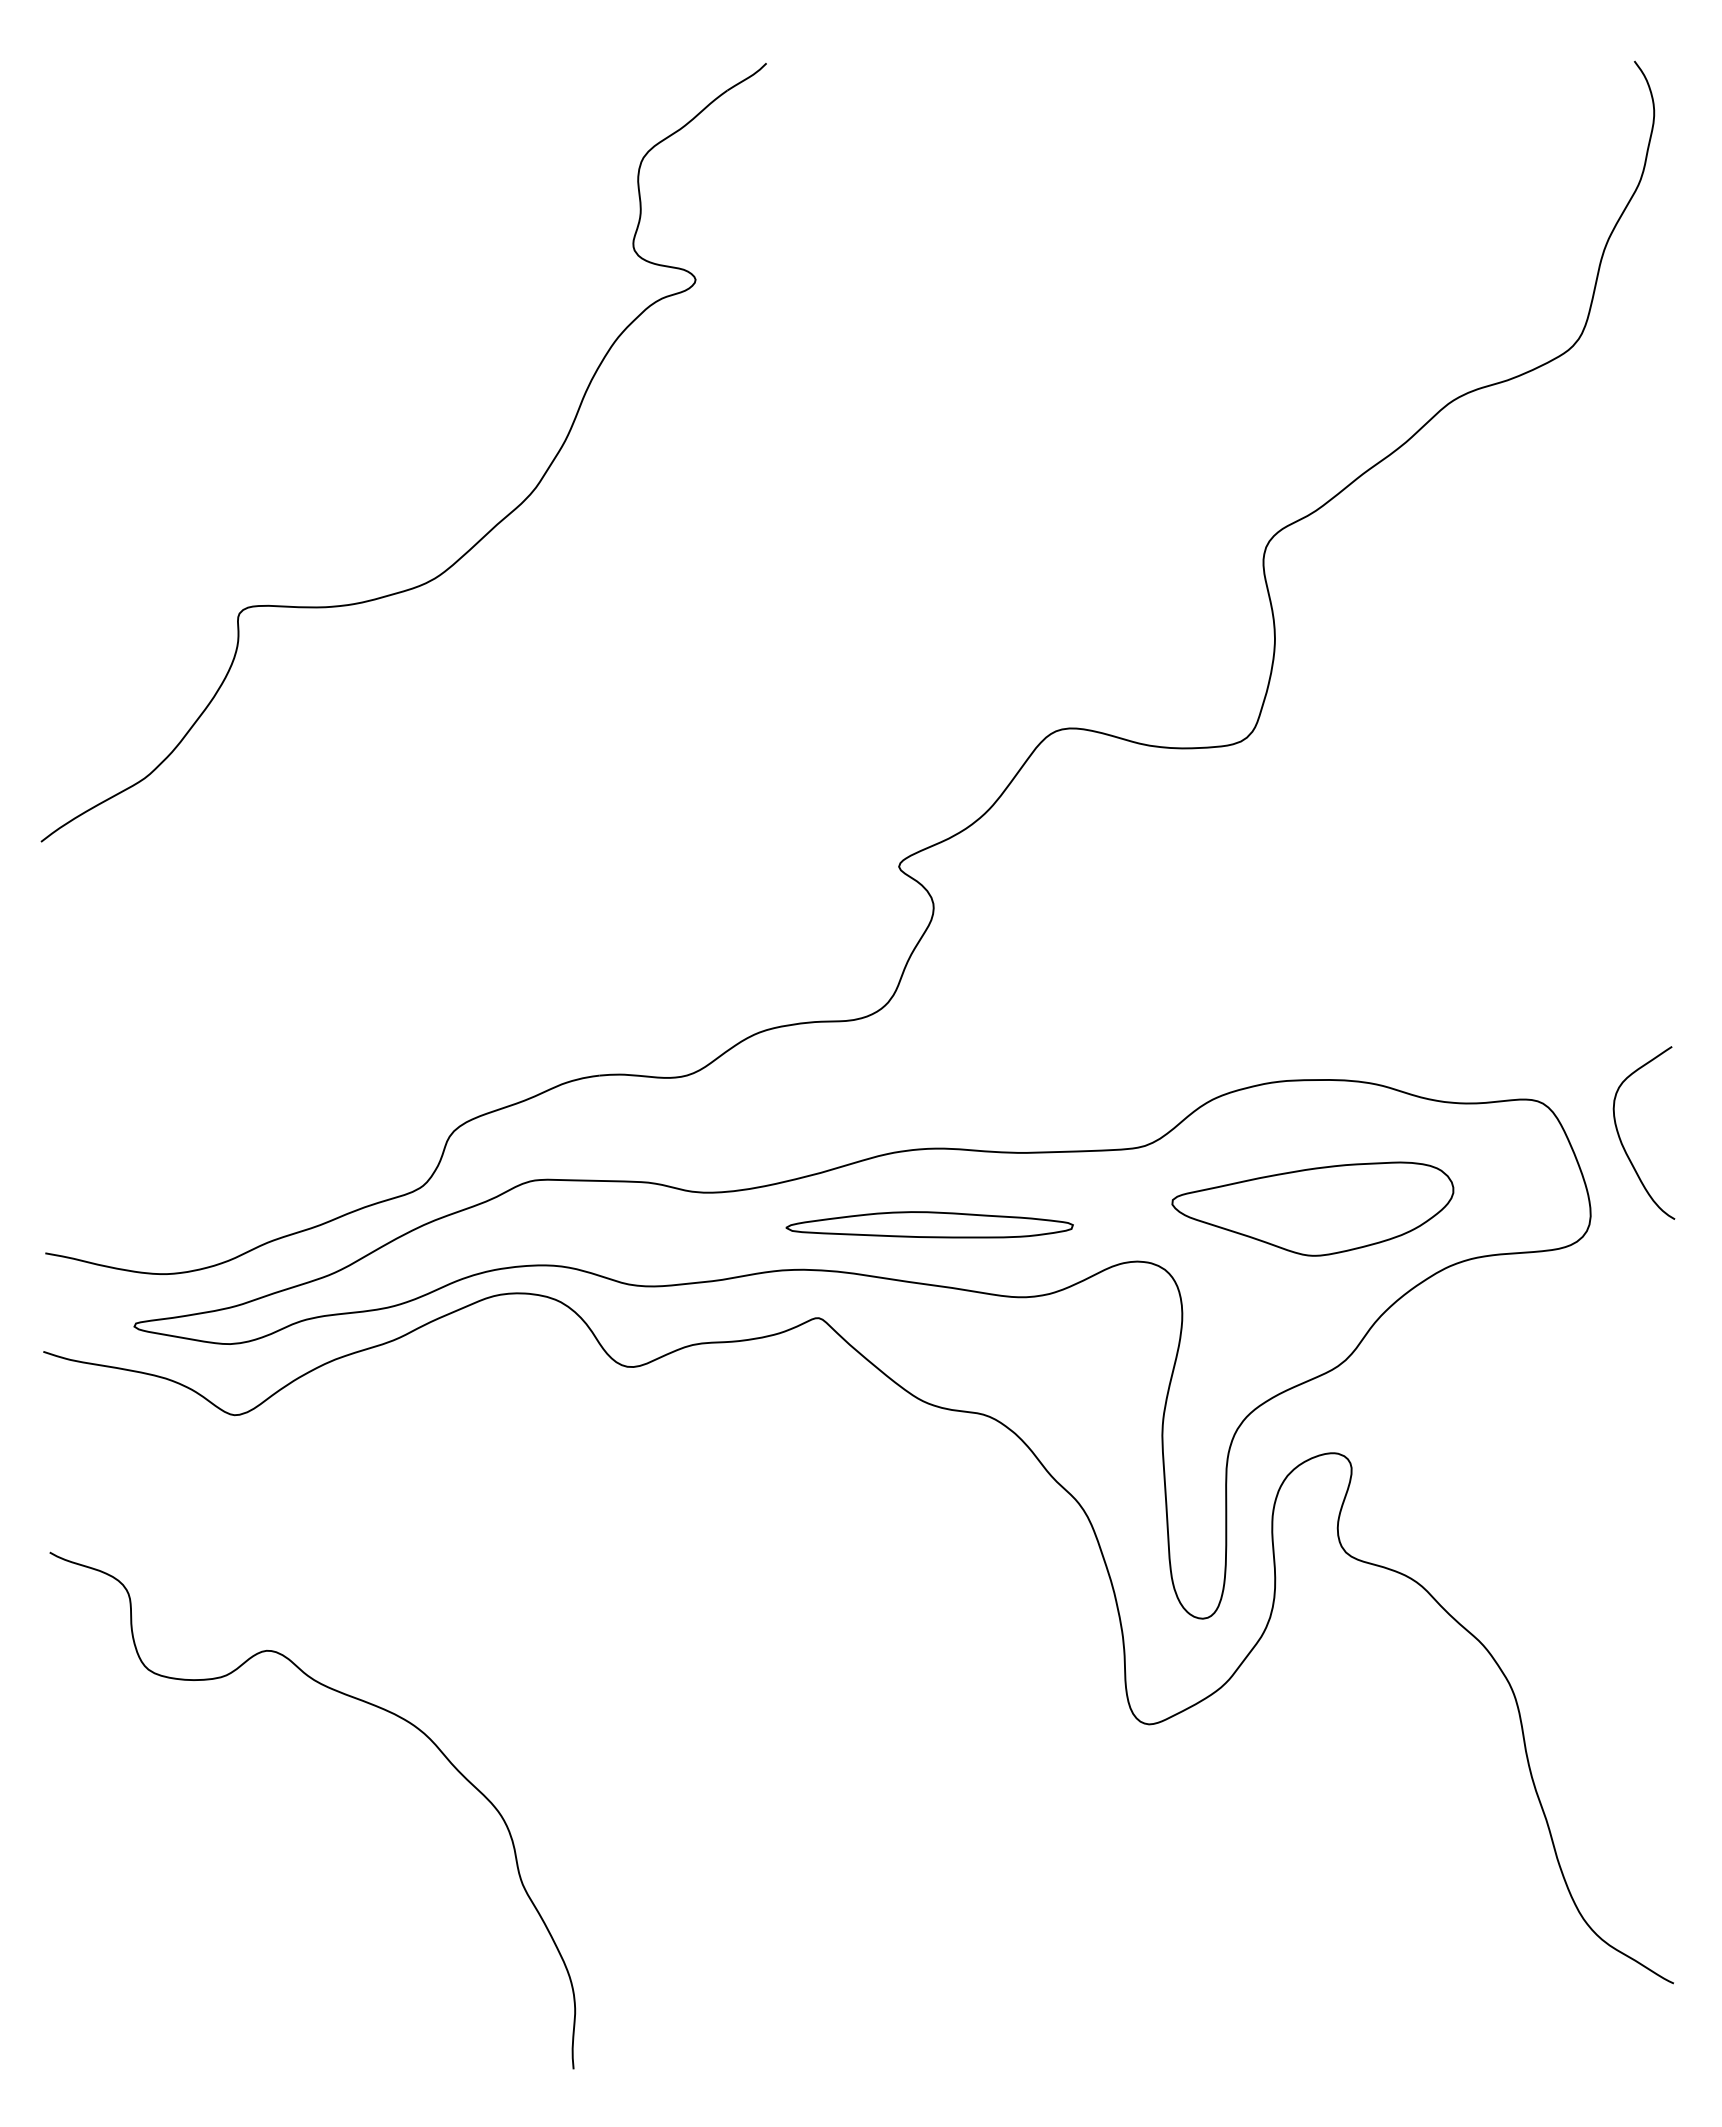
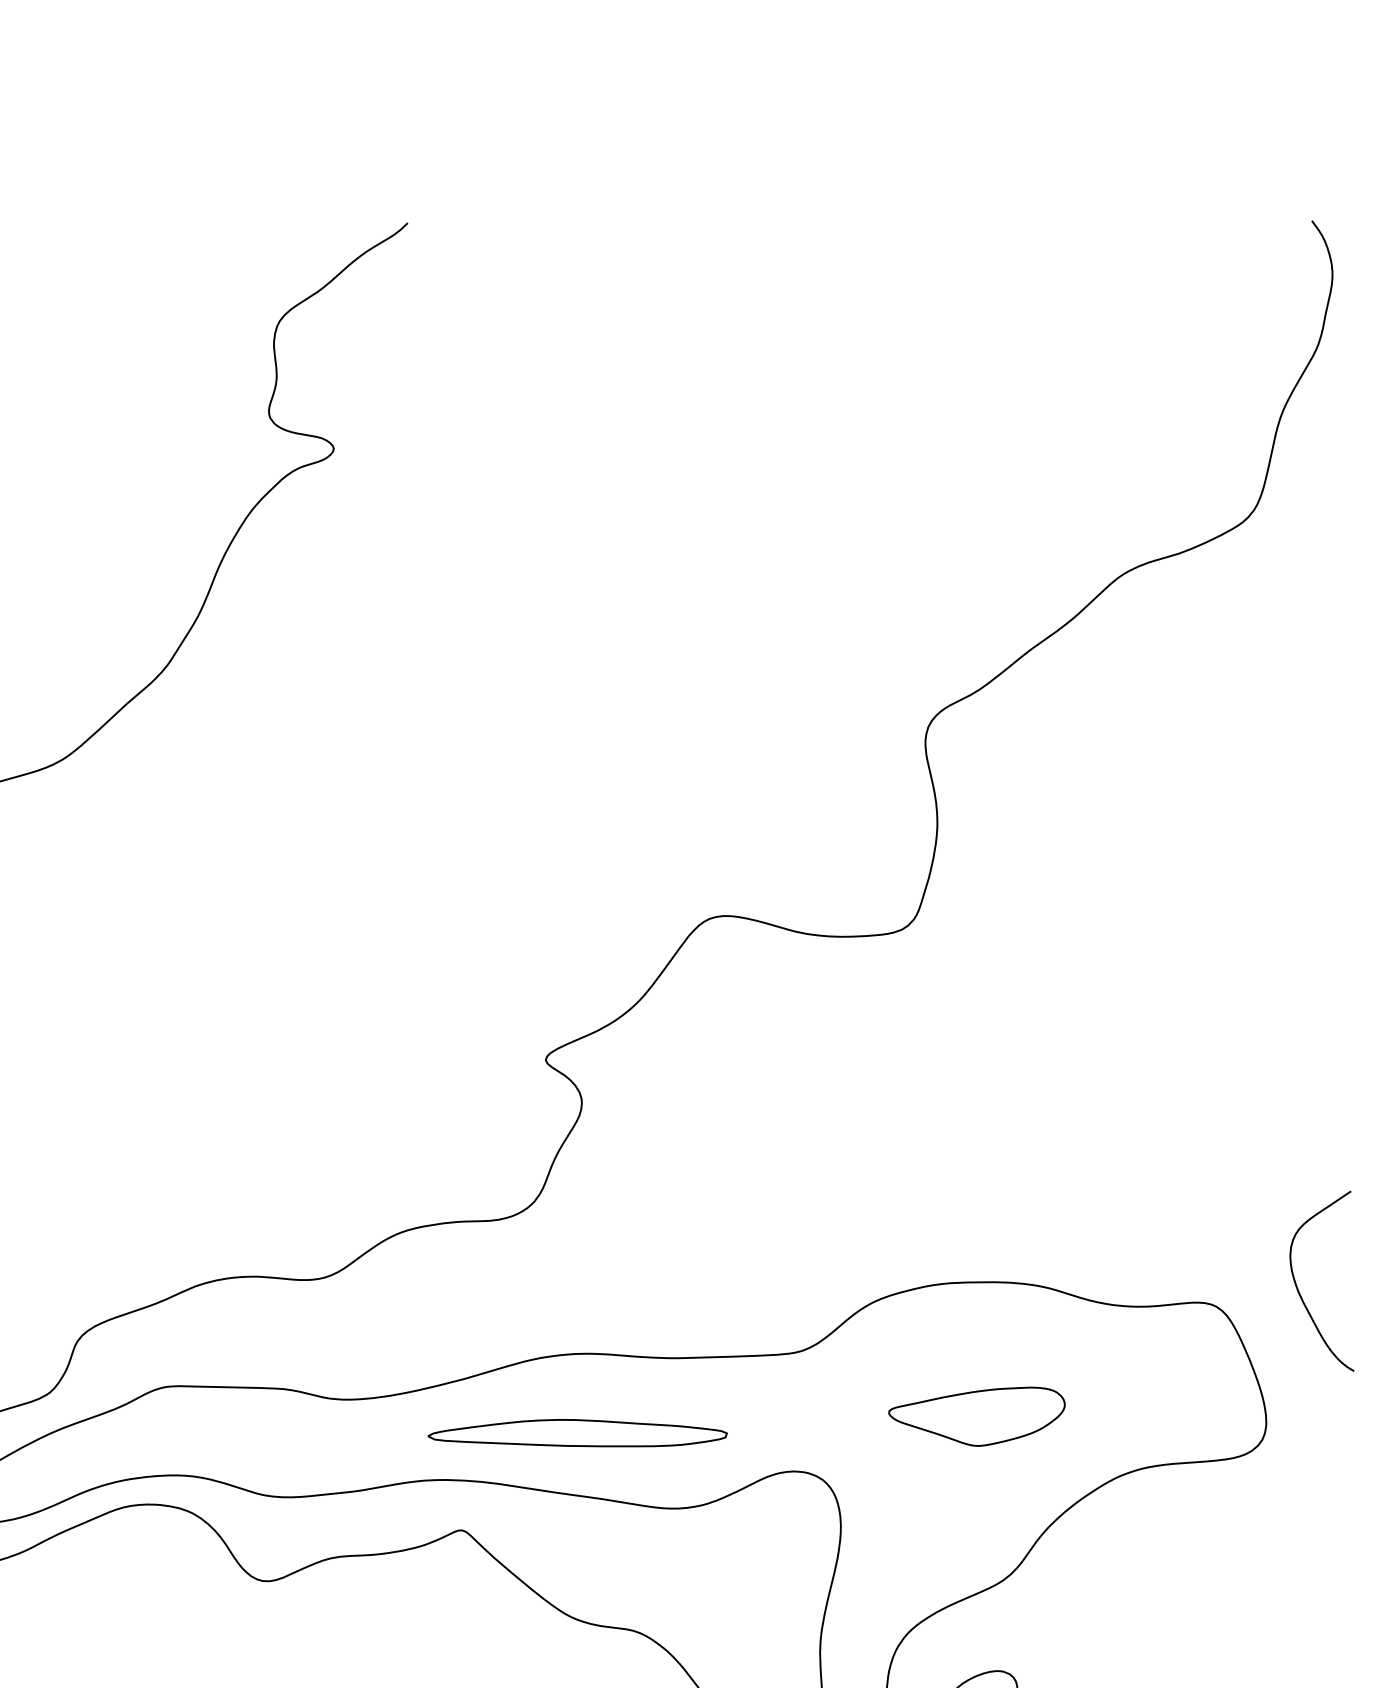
curve: (1621, 1139) -> (1298, 1287), moved
part: (1312, 1208) -> (976, 1416), size x0.6

